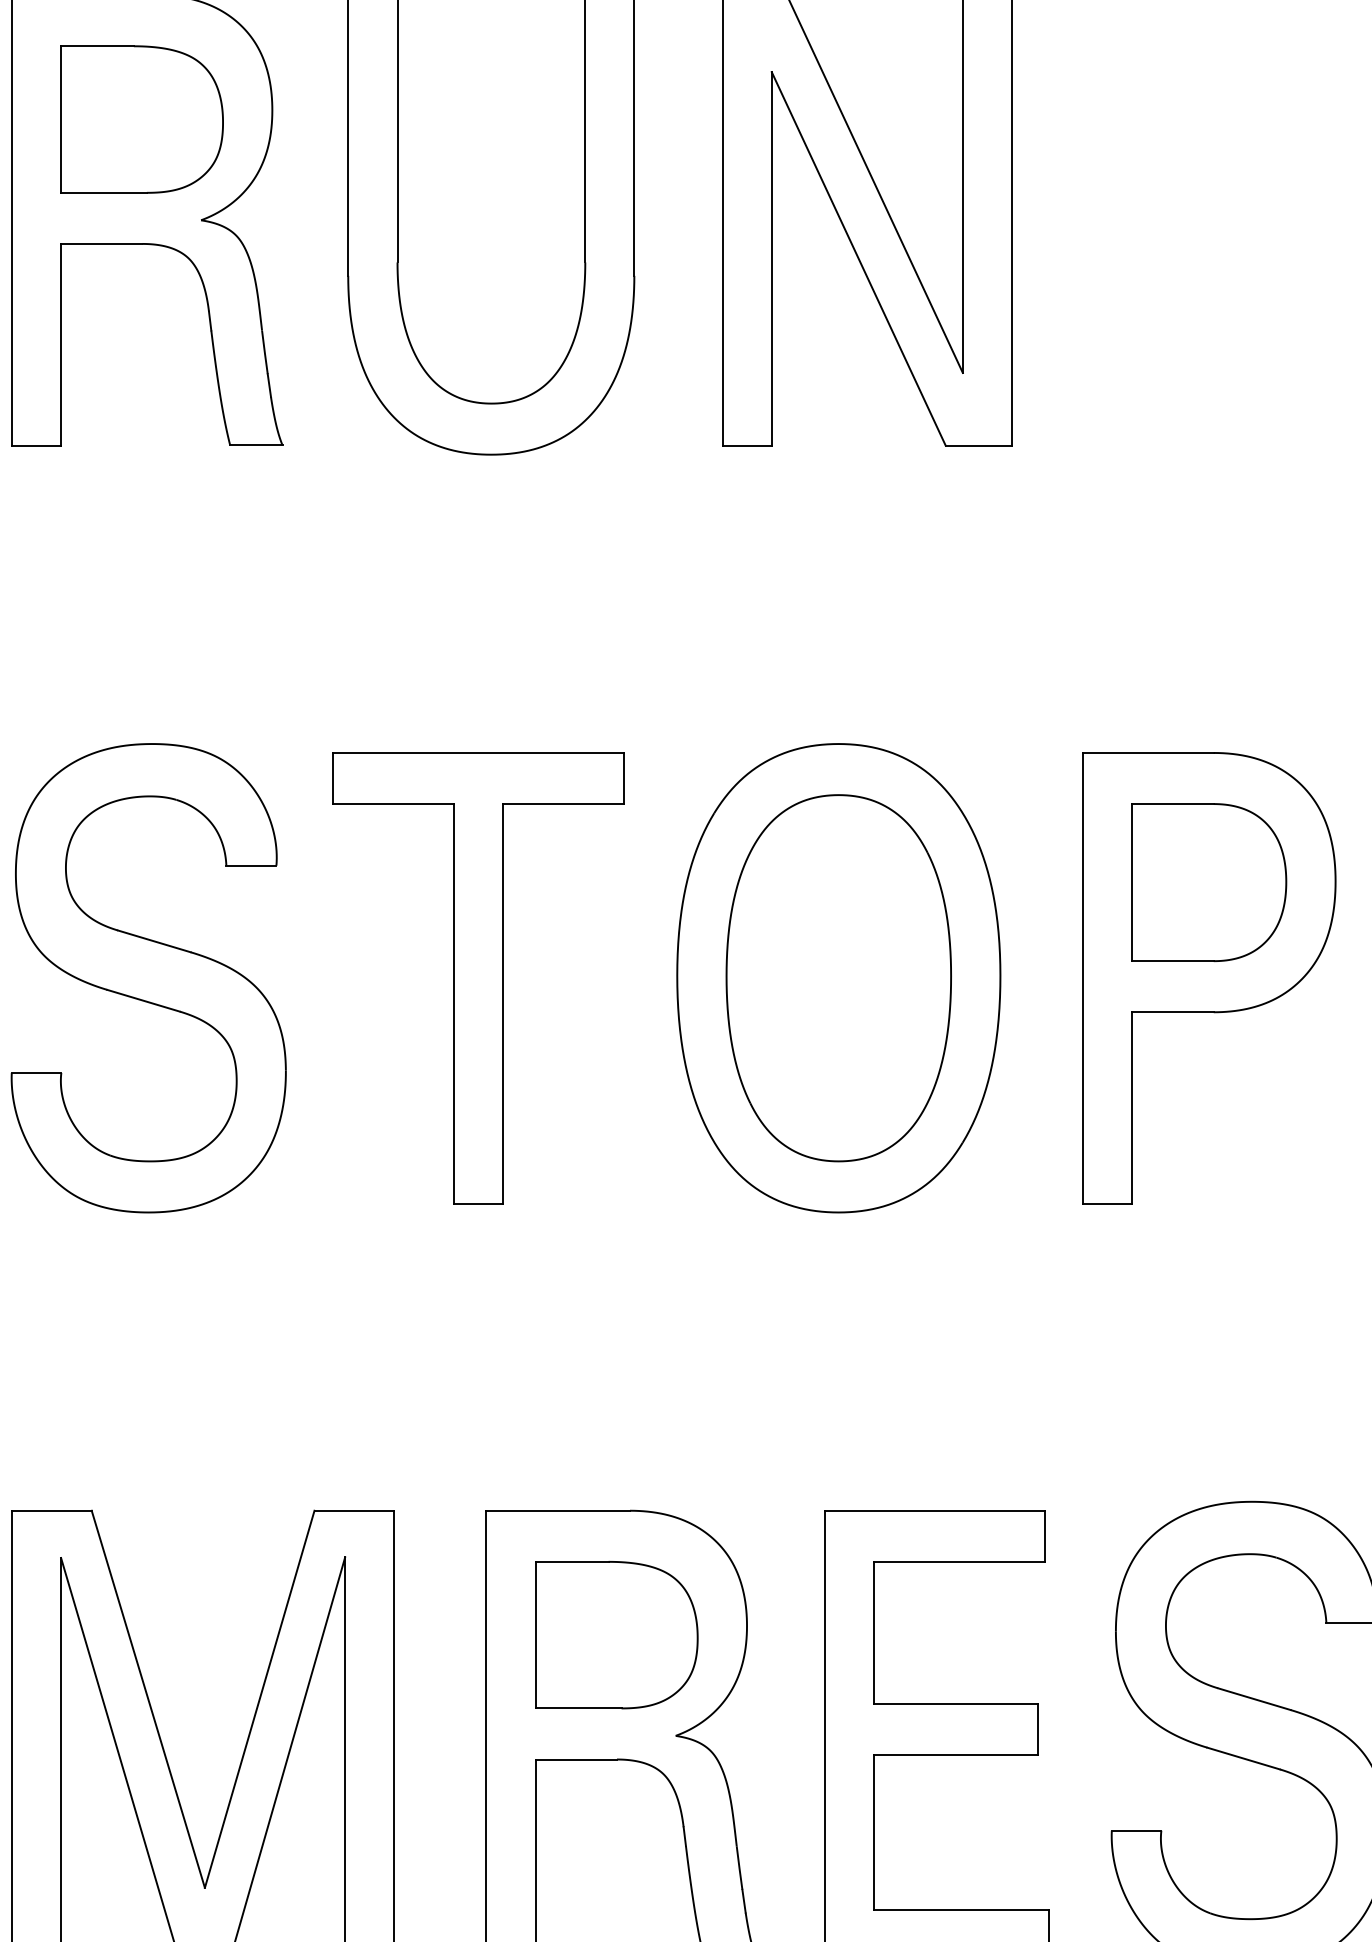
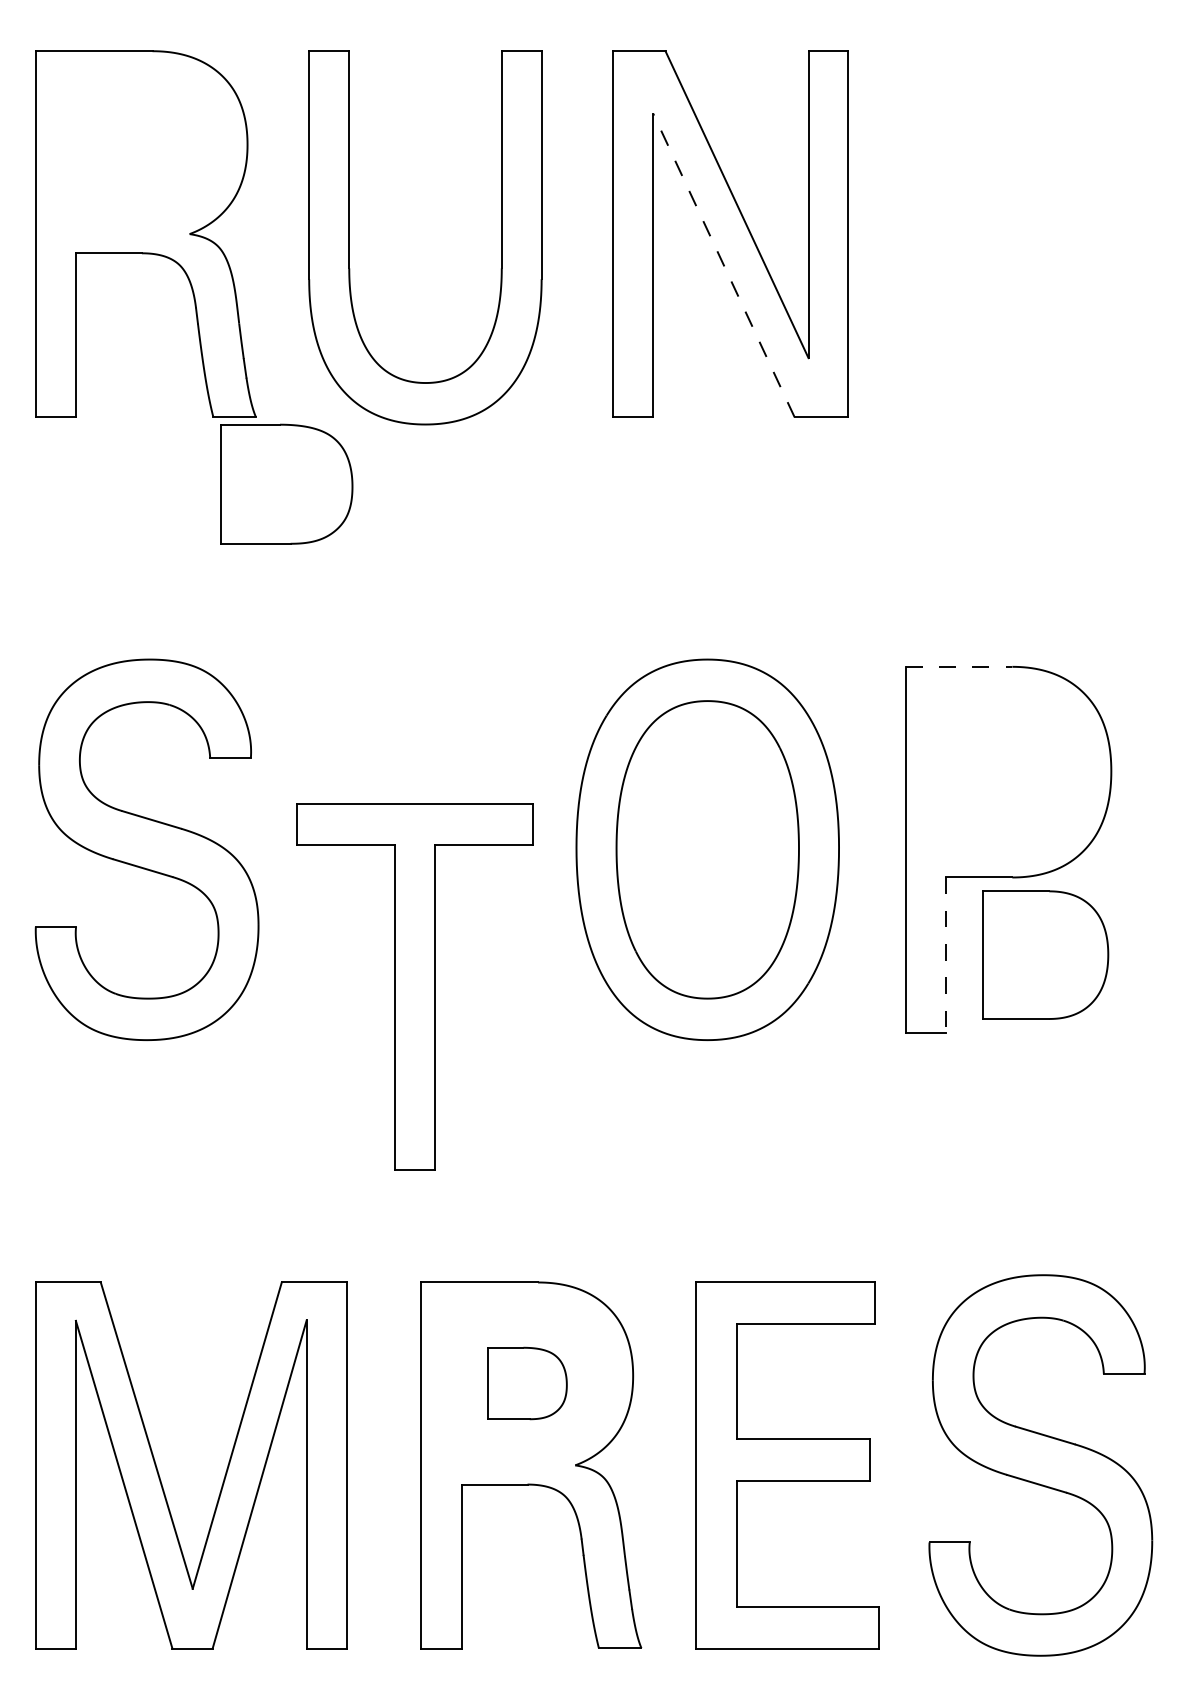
part: (141, 118) -> (286, 483), moved
line: (858, 258) -> (723, 265), solid -> dashed
line: (1148, 752) -> (959, 666), solid -> dashed
part: (1209, 881) -> (1045, 954), moved
part: (477, 977) -> (414, 986), moved
line: (1131, 1108) -> (945, 955), solid -> dashed
part: (616, 1635) -> (527, 1383), size x0.6

